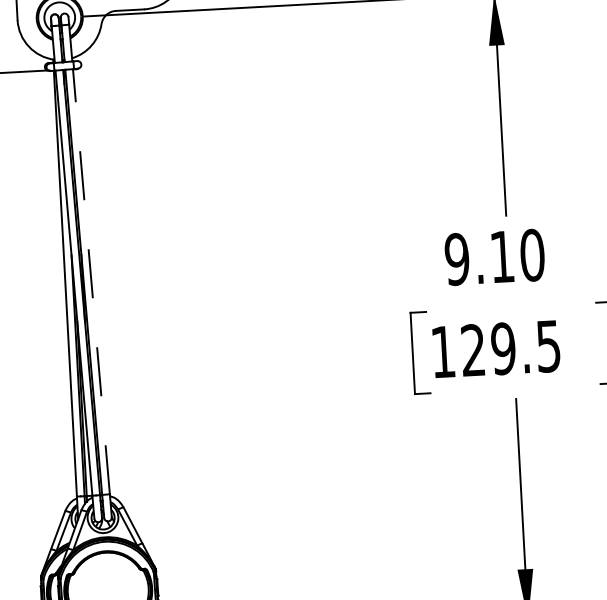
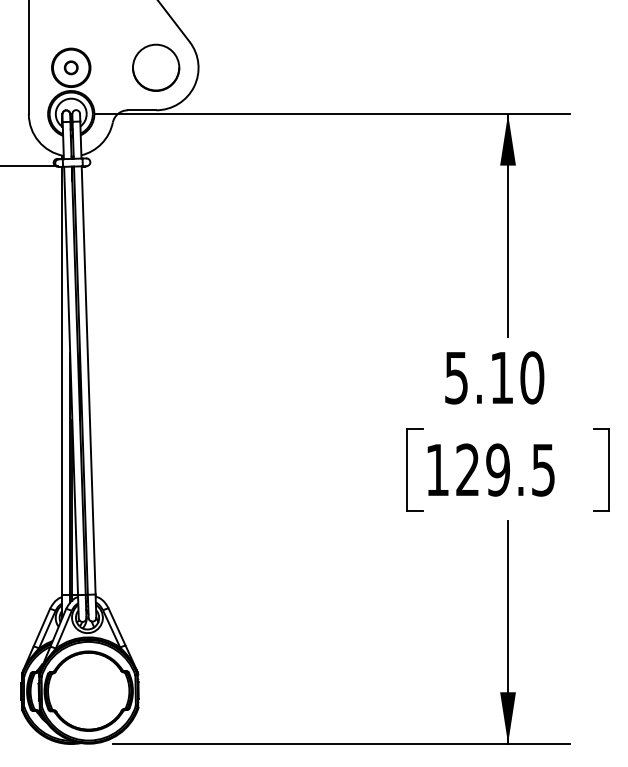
text: (457, 258) -> (456, 377), 9.10 -> 5.10
line: (91, 280) -> (88, 379), dashed -> solid

